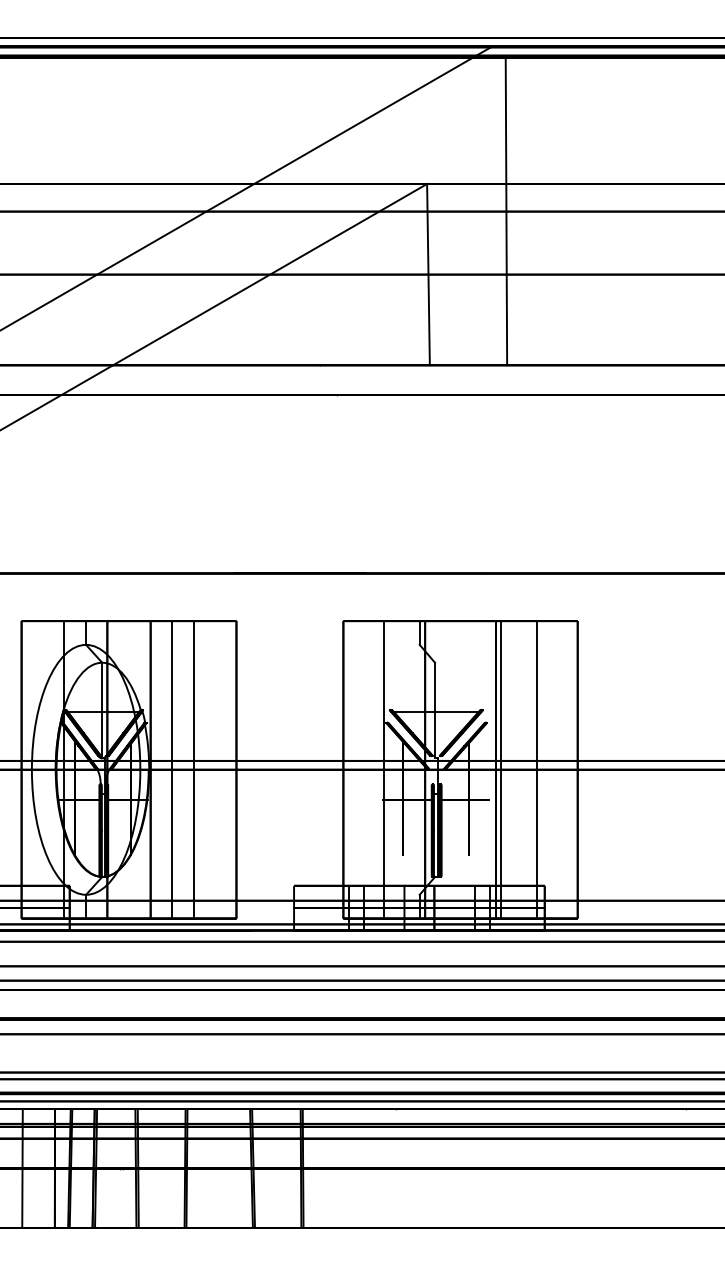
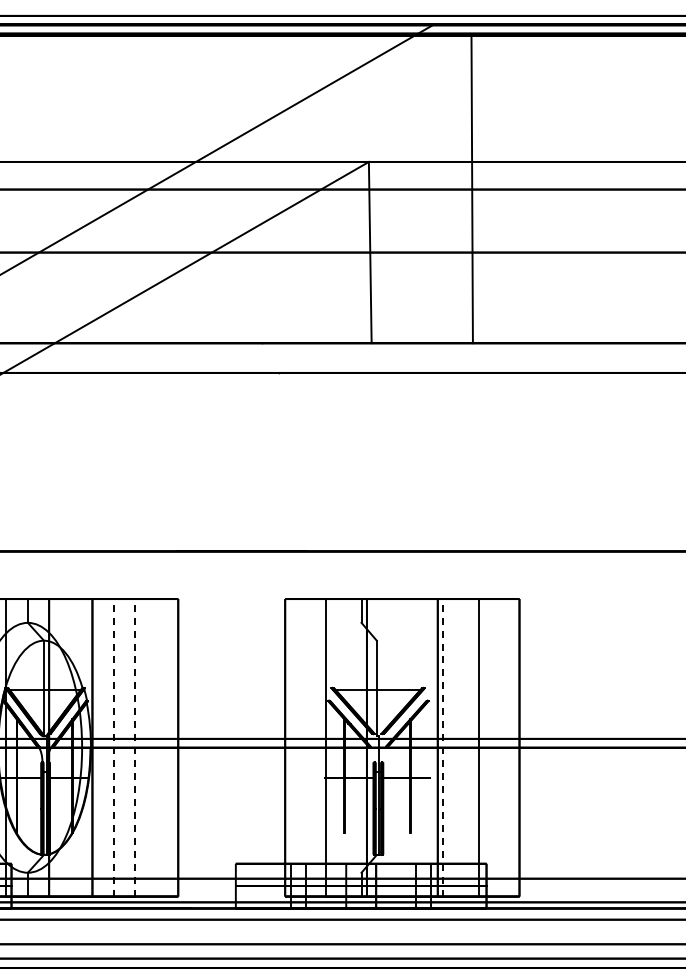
line: (506, 211) -> (472, 189), moved
line: (171, 769) -> (113, 747), solid -> dashed
line: (193, 769) -> (135, 747), solid -> dashed
line: (501, 769) -> (443, 747), solid -> dashed

